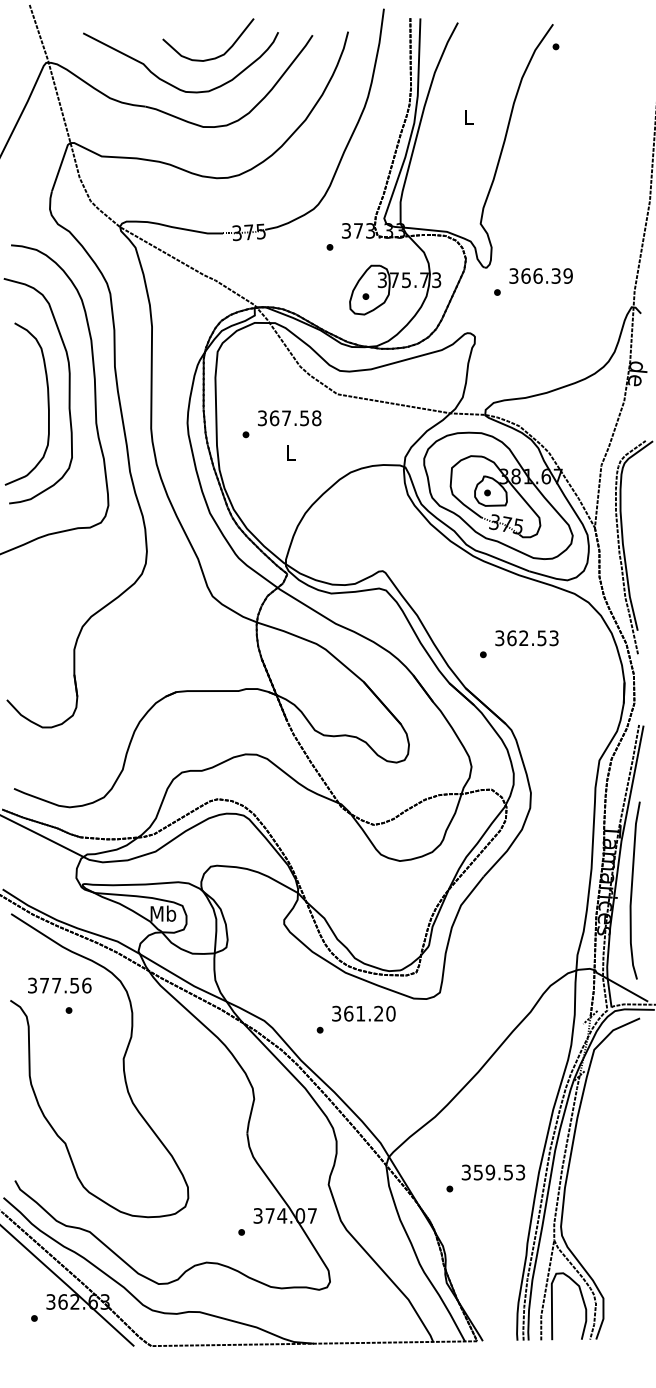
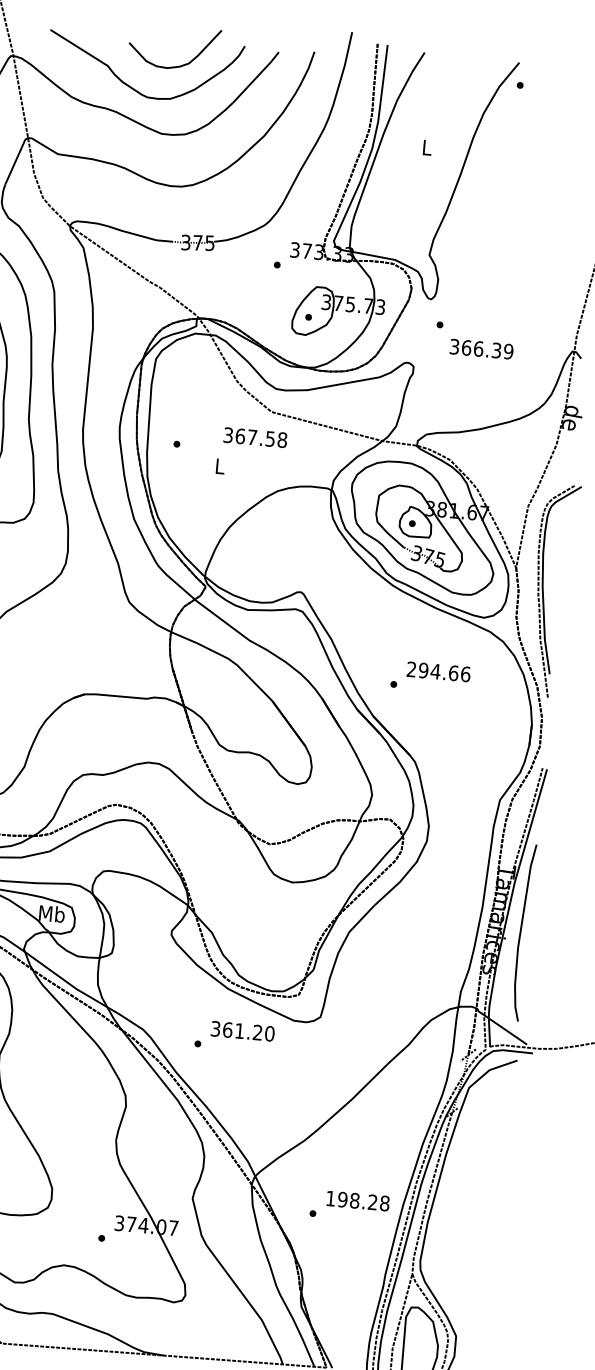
text: (540, 275) -> (481, 348), moved
text: (289, 418) -> (255, 437), moved
text: (526, 638) -> (438, 672), 362.53 -> 294.66
text: (493, 1172) -> (357, 1201), 359.53 -> 198.28

